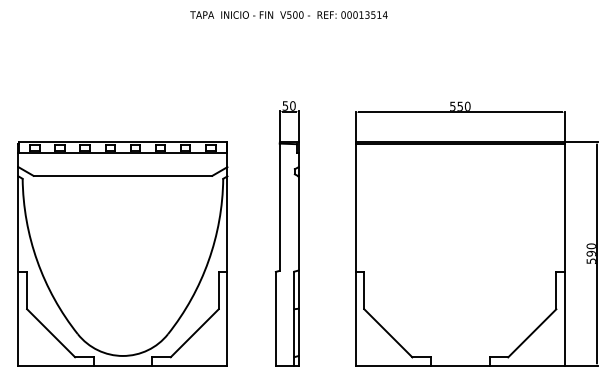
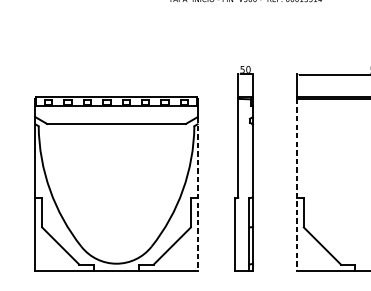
line: (355, 255) -> (297, 185), solid -> dashed
line: (227, 267) -> (197, 195), solid -> dashed

